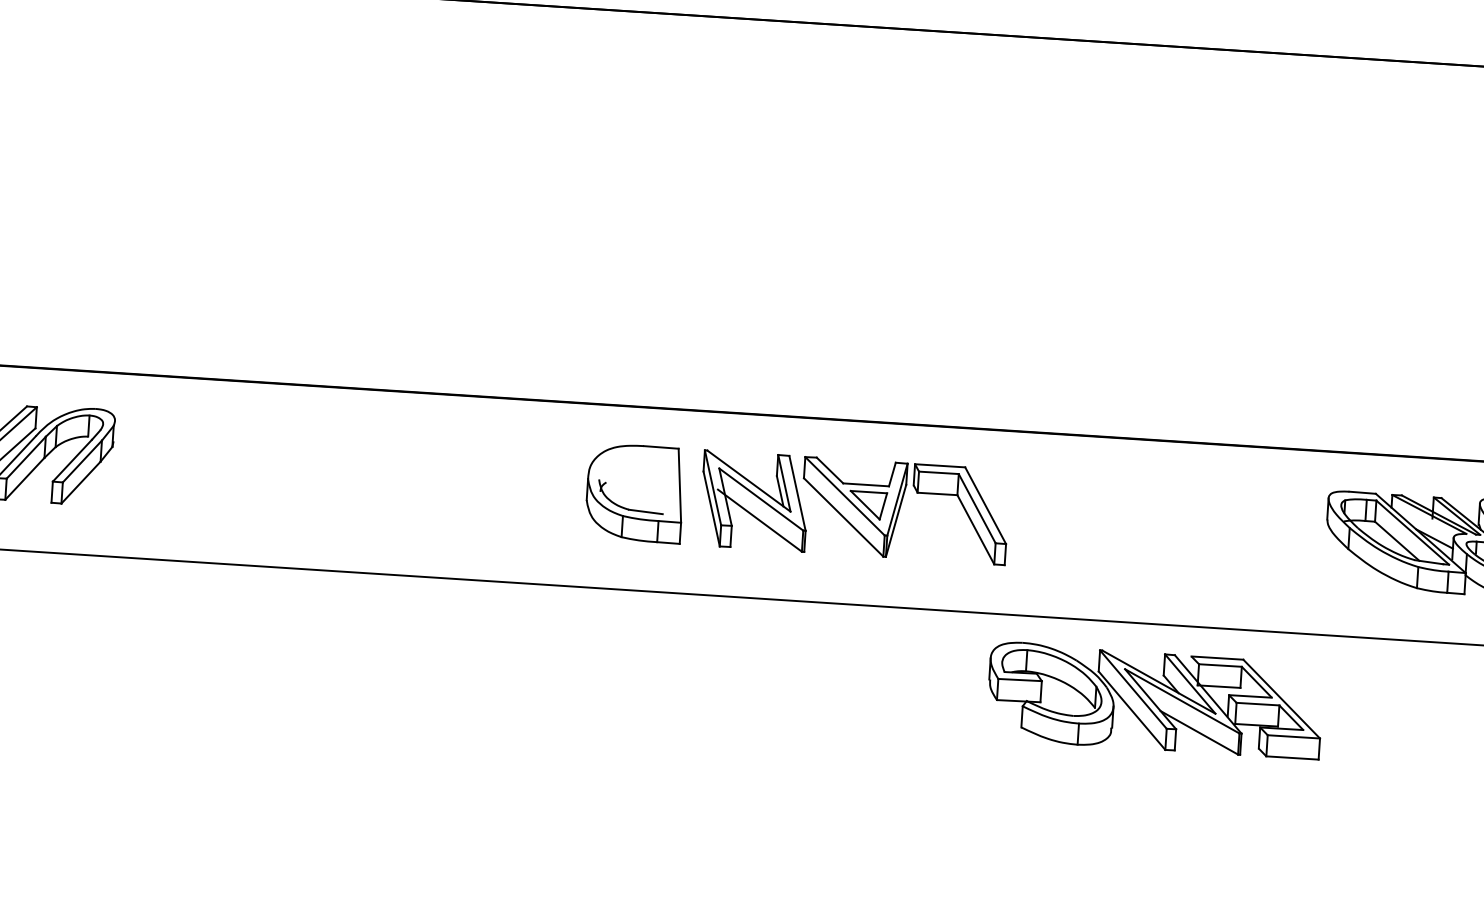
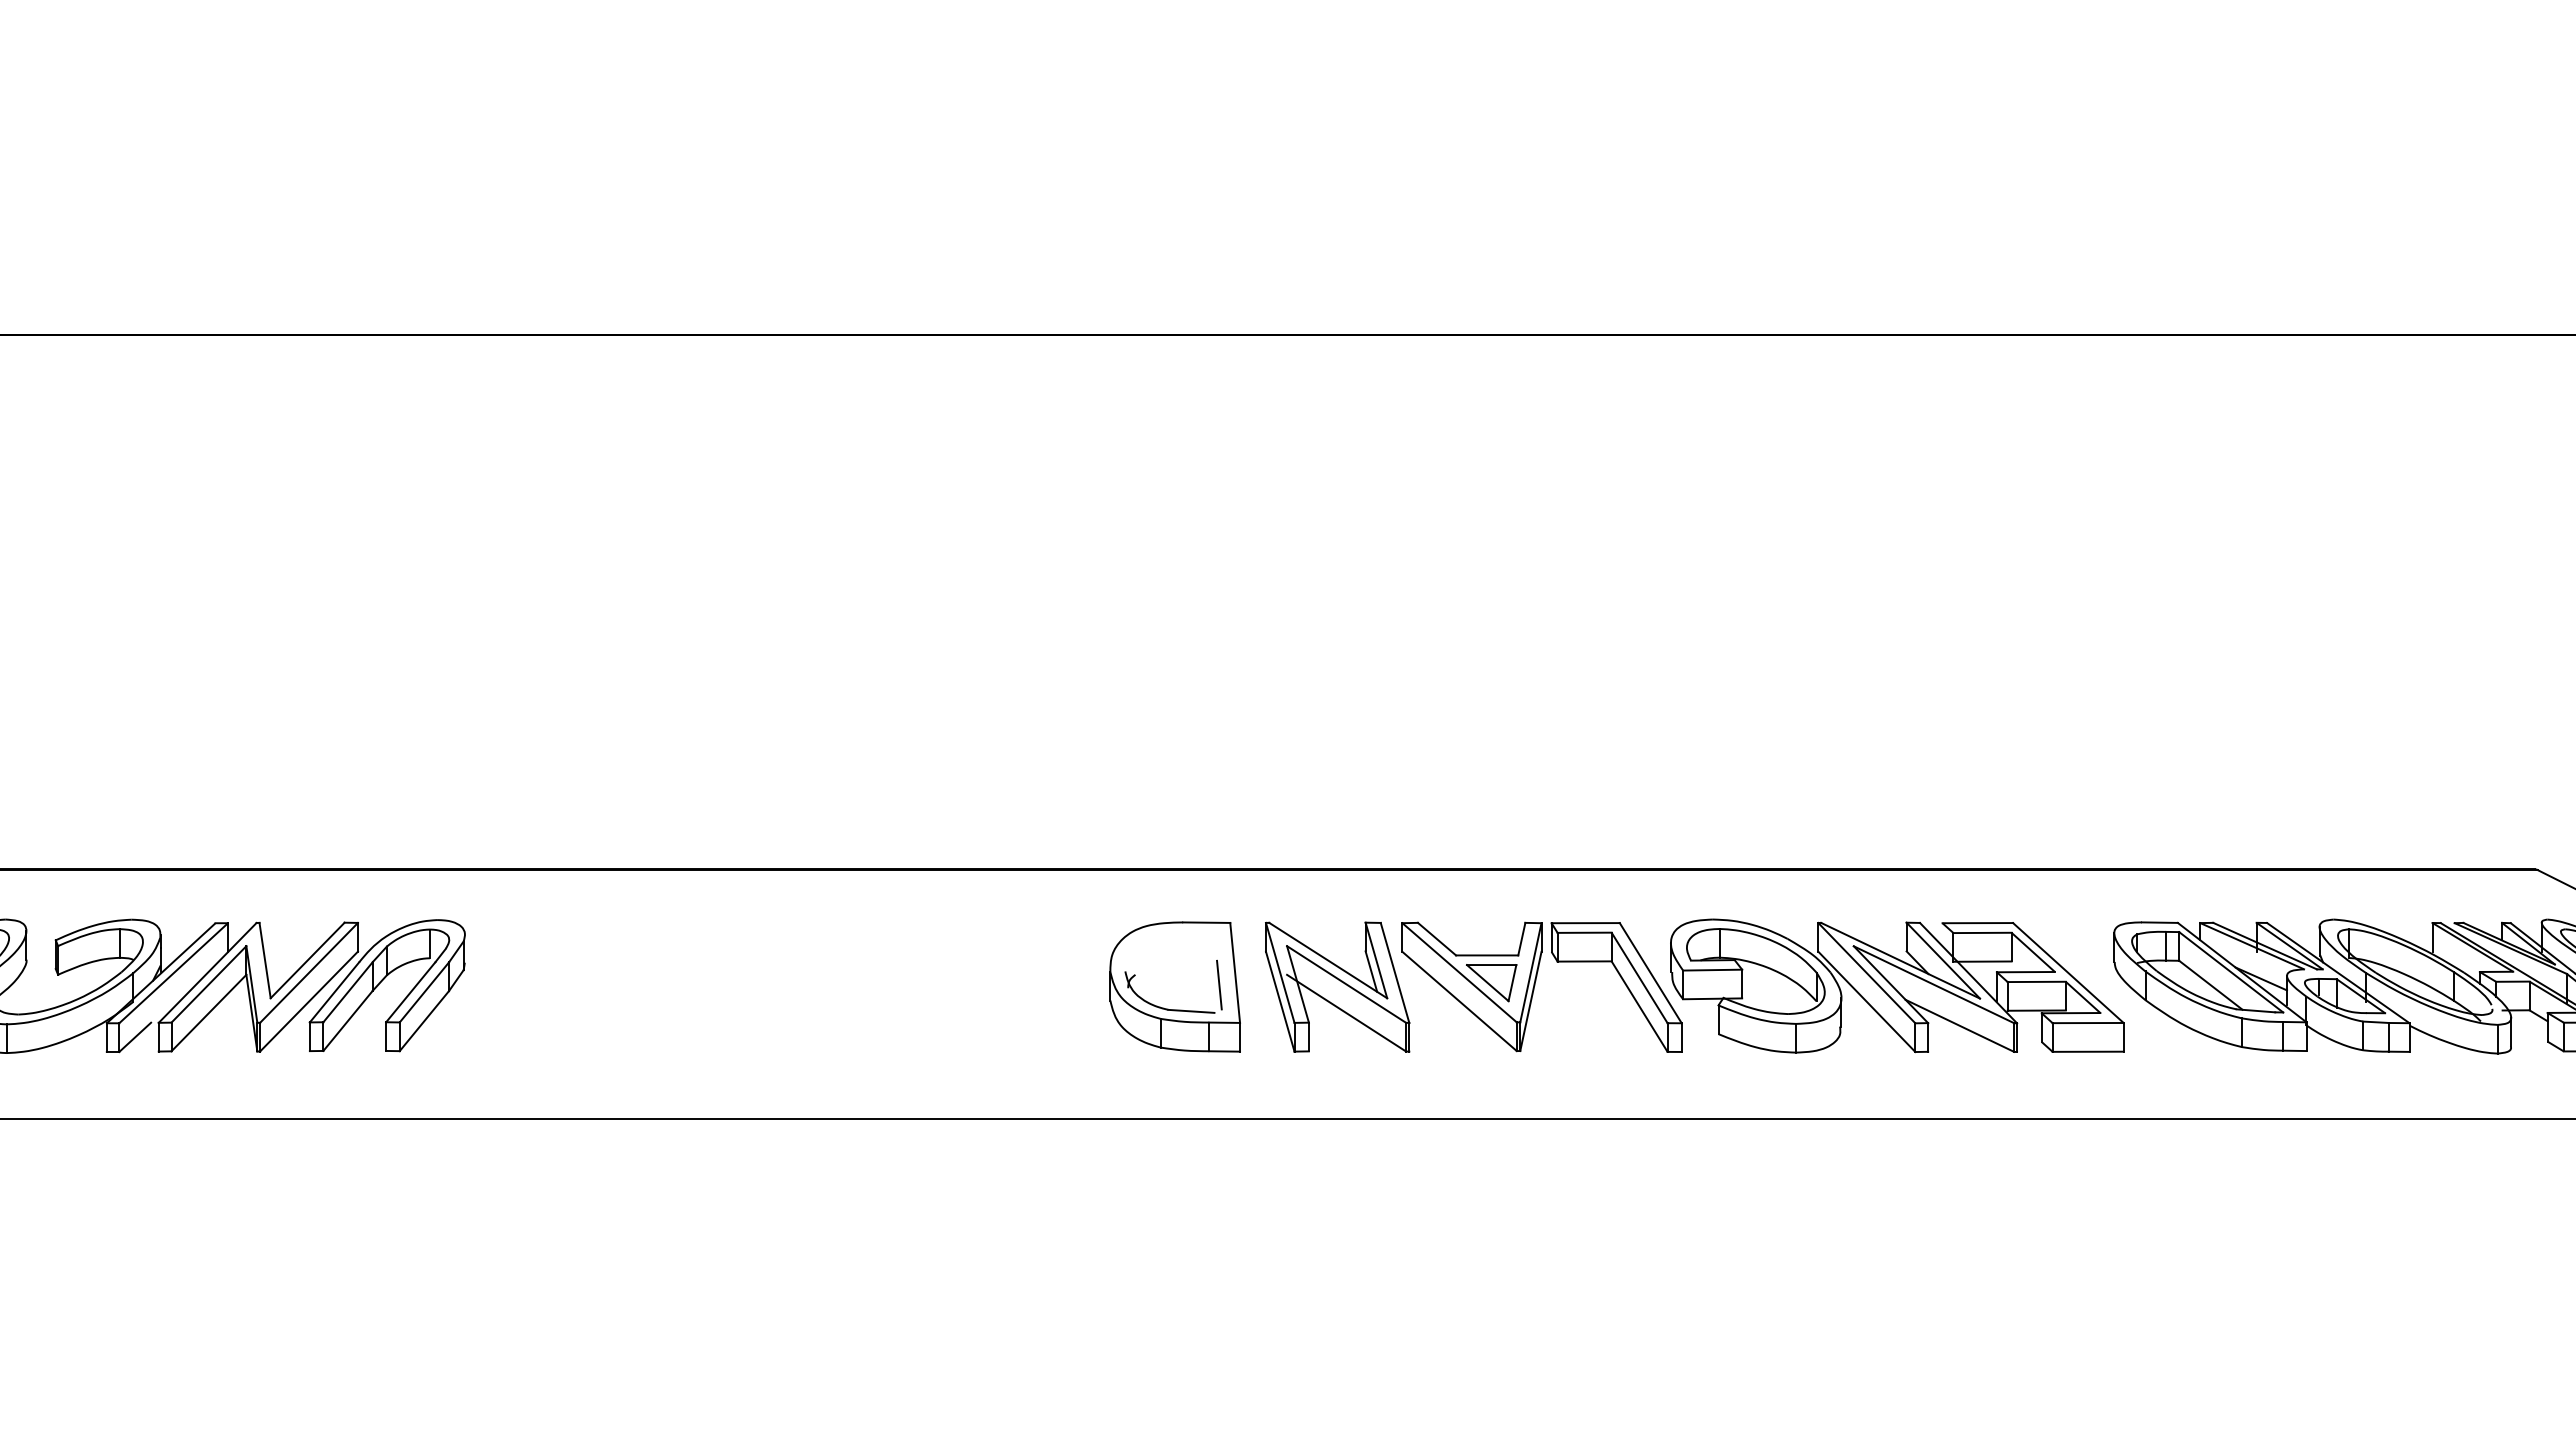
line: (667, 493) -> (1219, 984), added
part: (1155, 700) -> (1897, 985), moved

